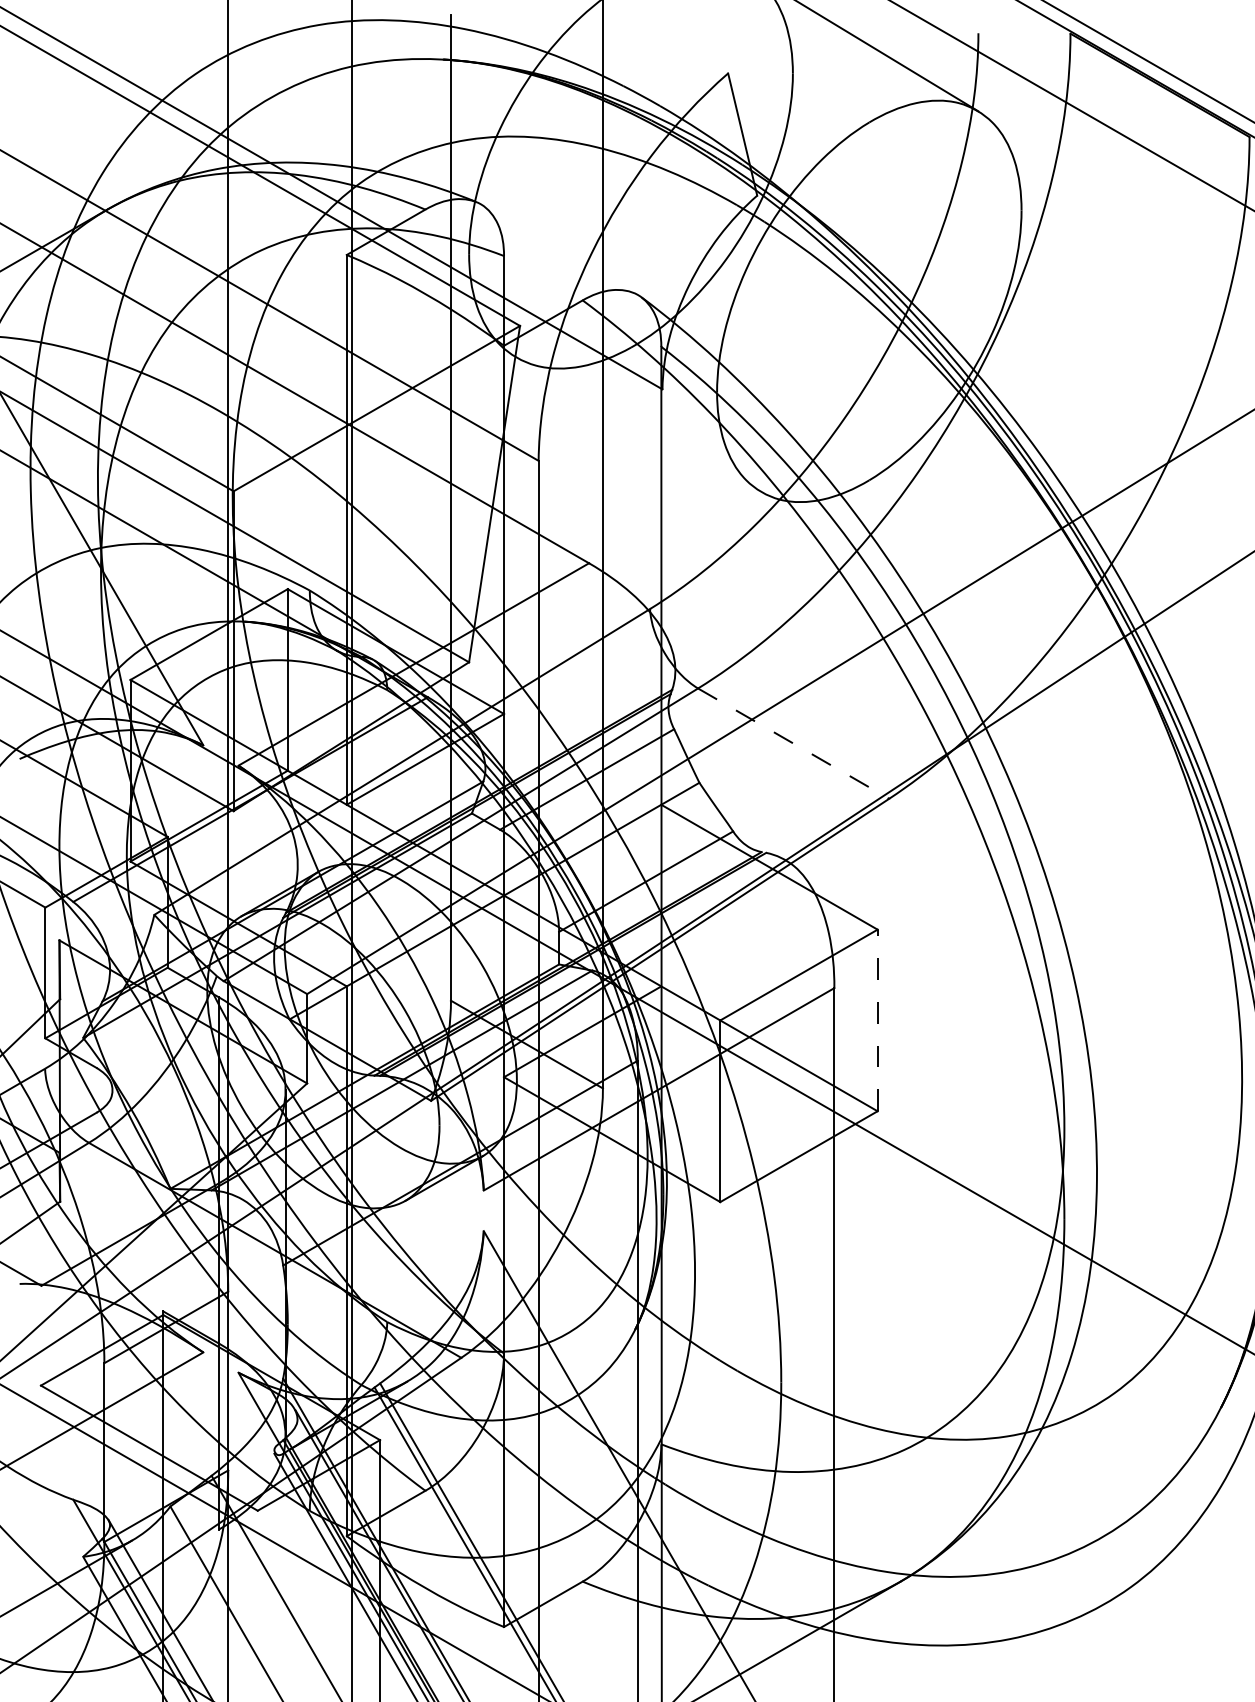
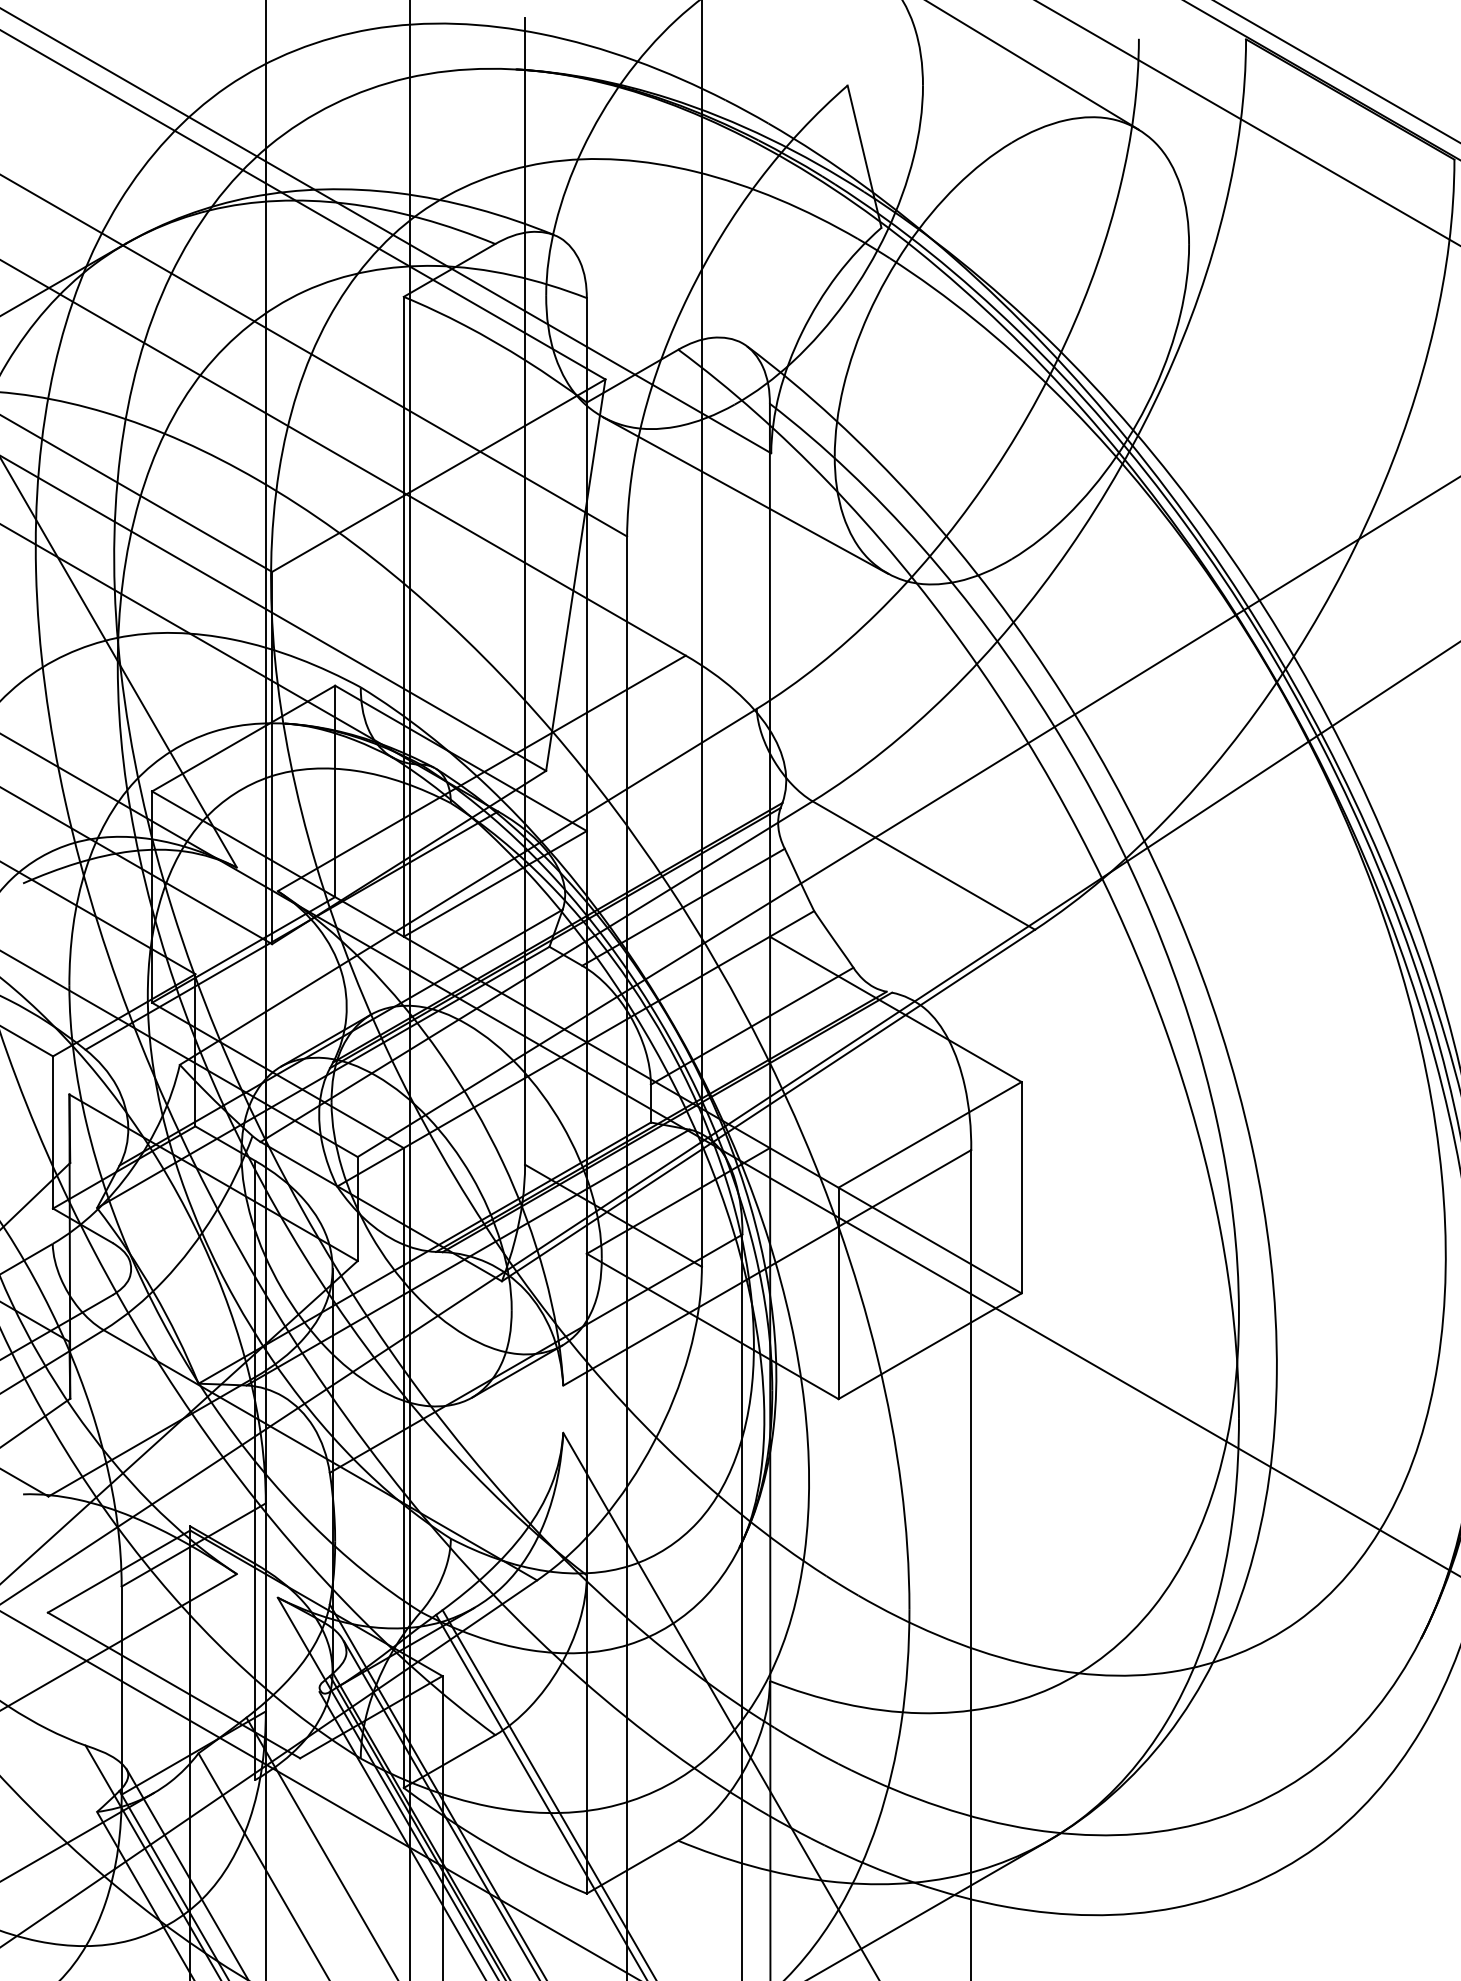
line: (640, 425) -> (745, 495), added
line: (794, 743) -> (924, 865), dashed -> solid
line: (877, 1020) -> (1021, 1187), dashed -> solid

